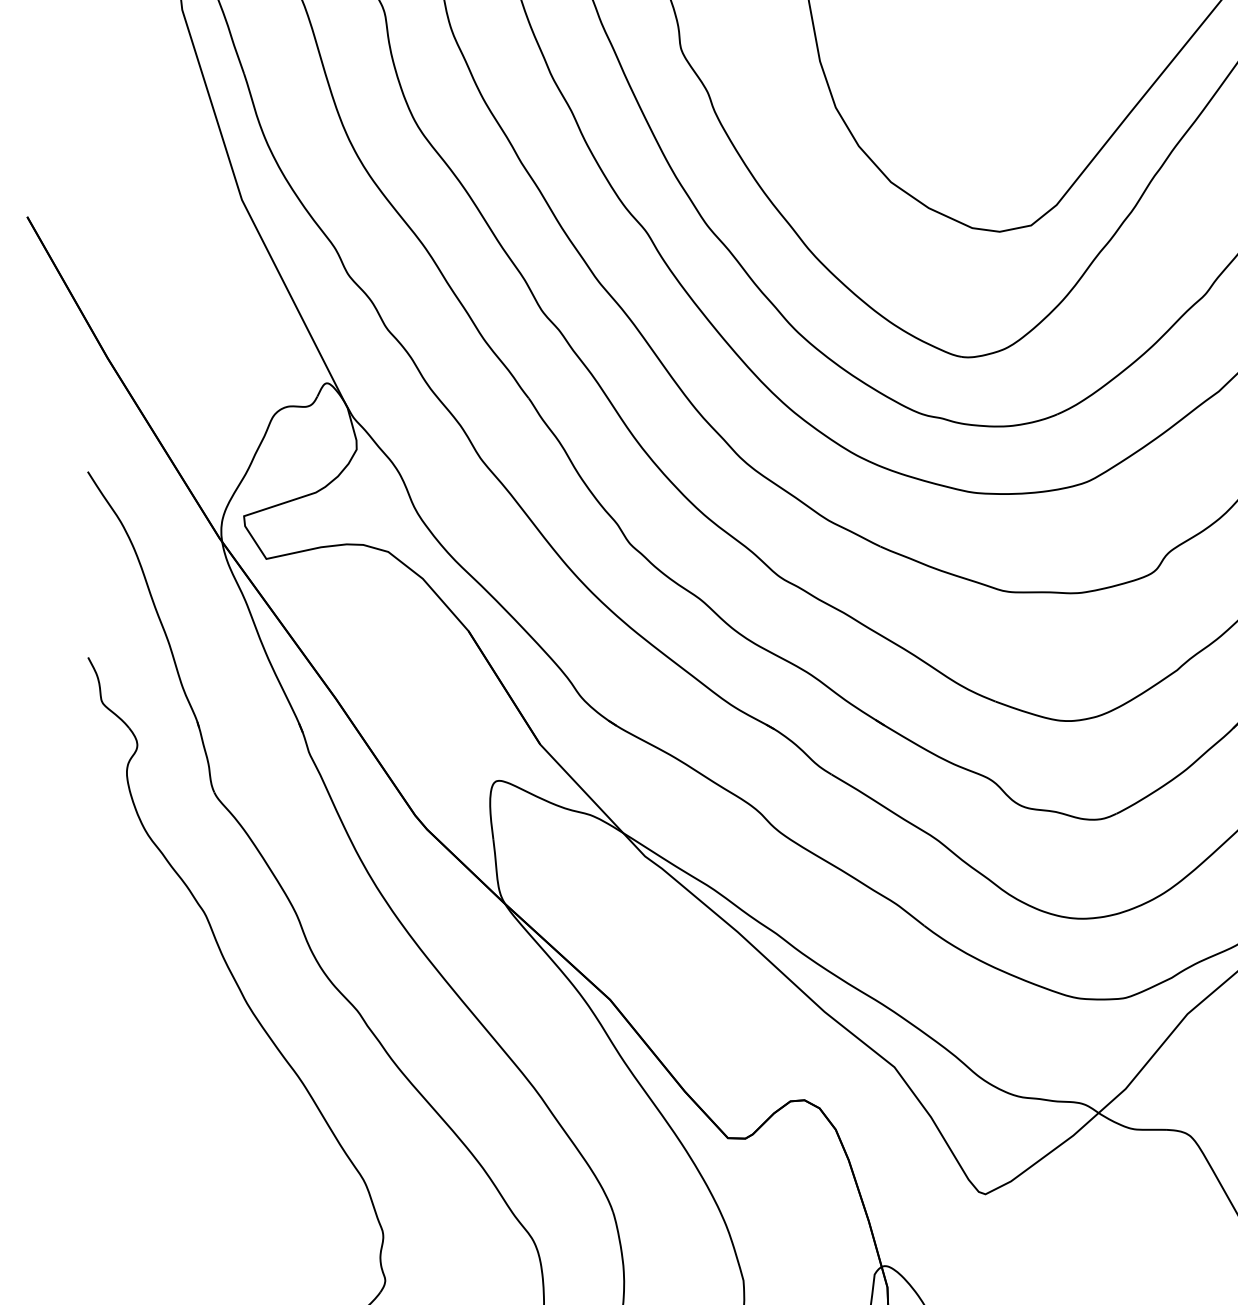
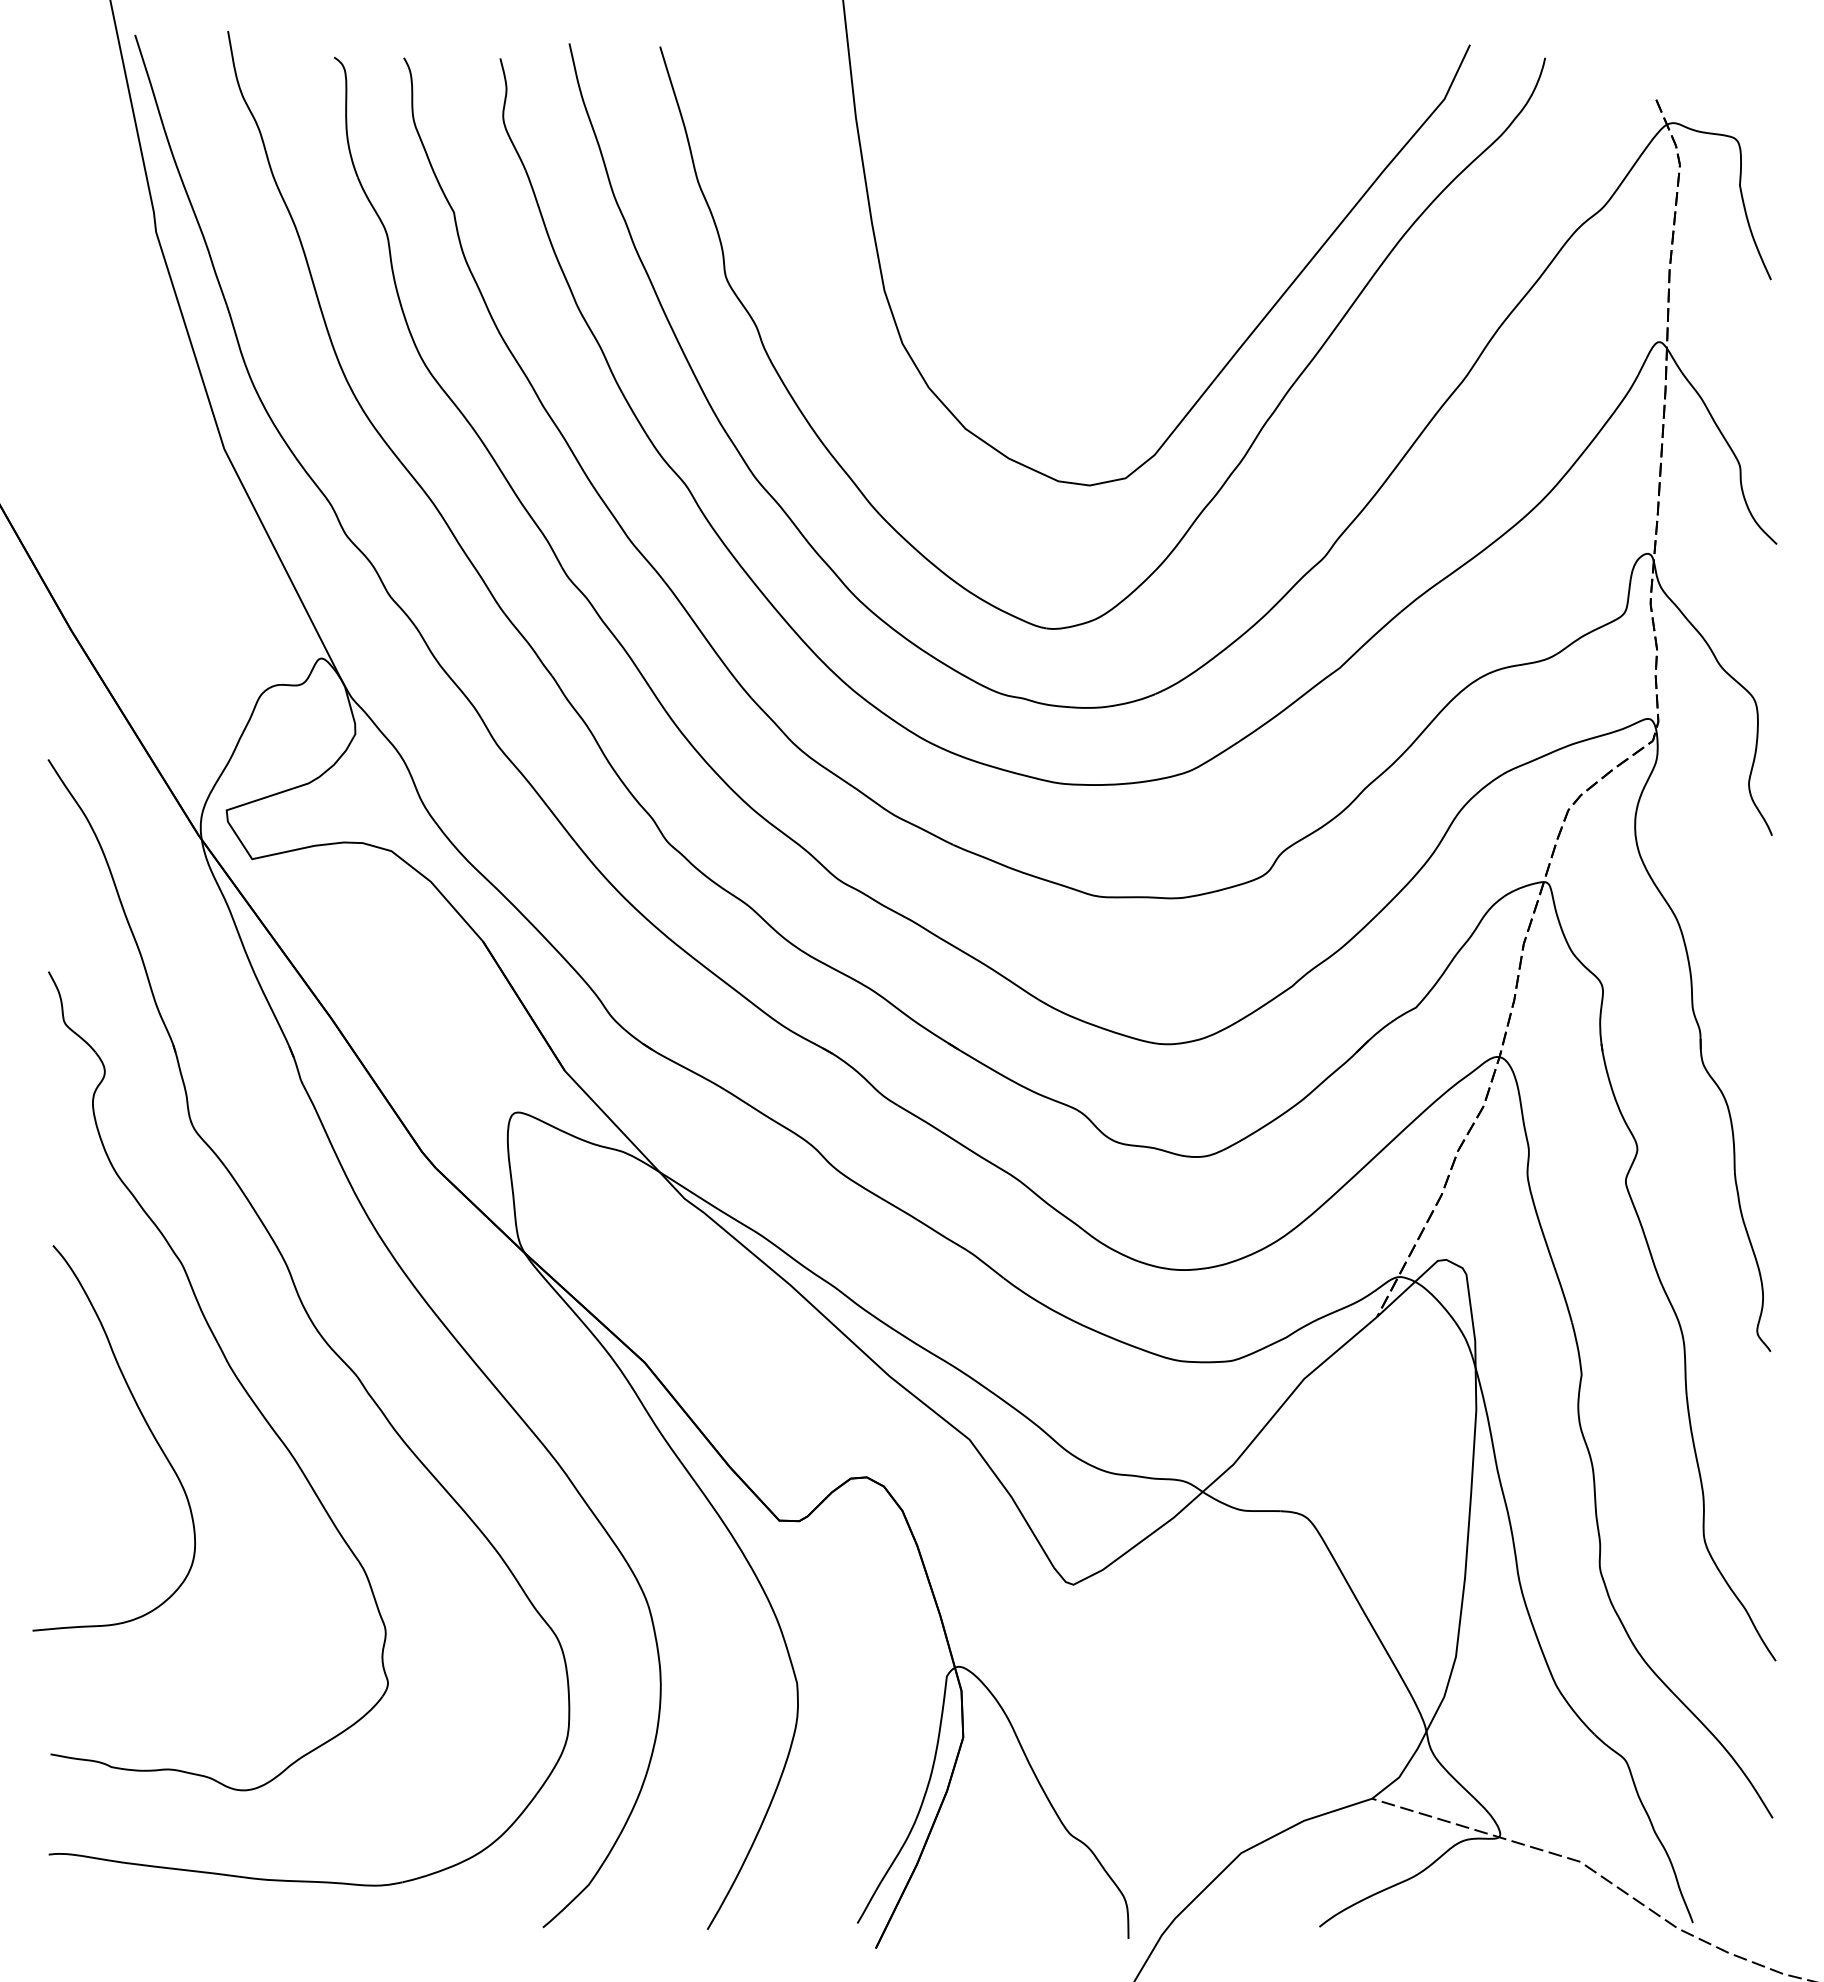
curve: (172, 1053) -> (145, 1423), added

